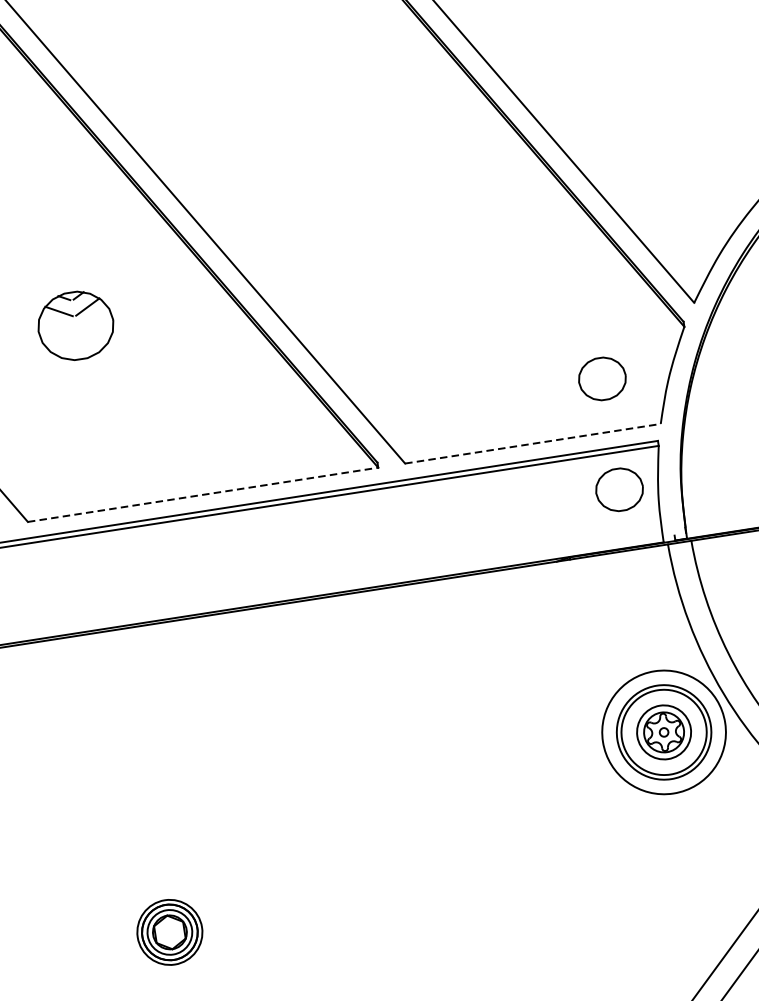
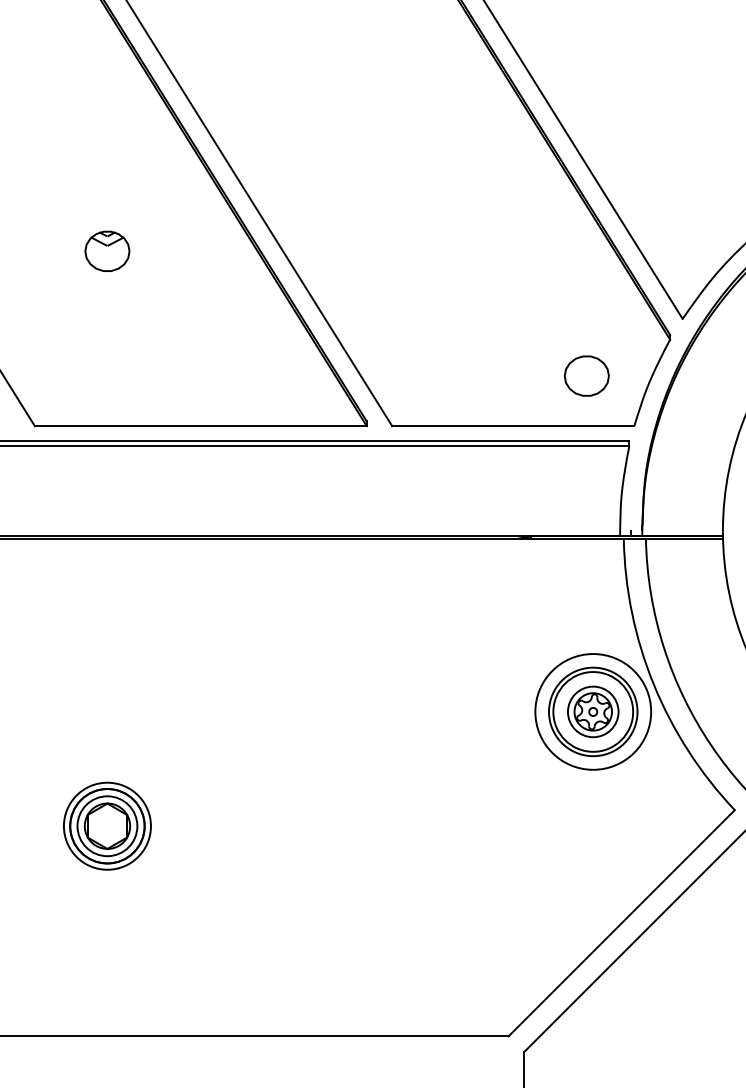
part: (75, 324) -> (107, 250), size x0.62
line: (533, 444) -> (513, 426), dashed -> solid
part: (619, 489) -> (586, 480), removed
line: (202, 495) -> (200, 426), dashed -> solid
part: (169, 931) -> (107, 825), size x1.43

